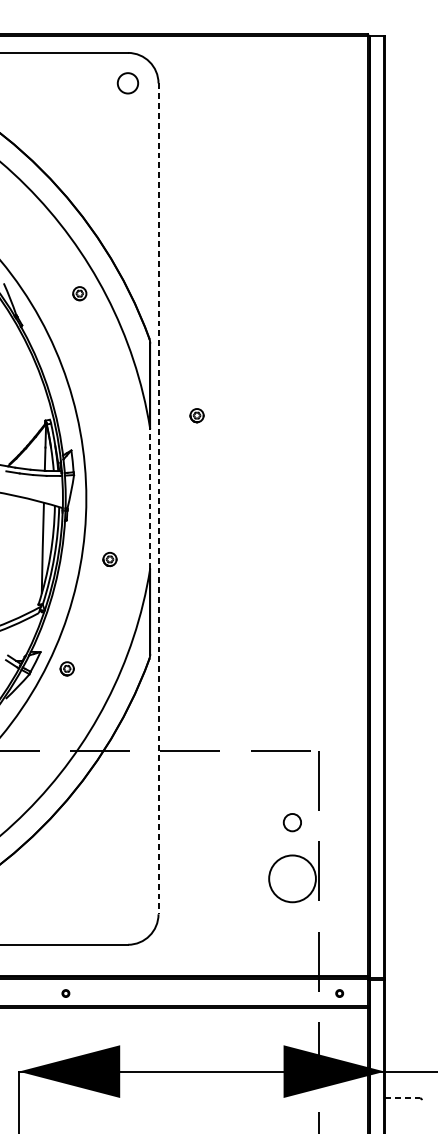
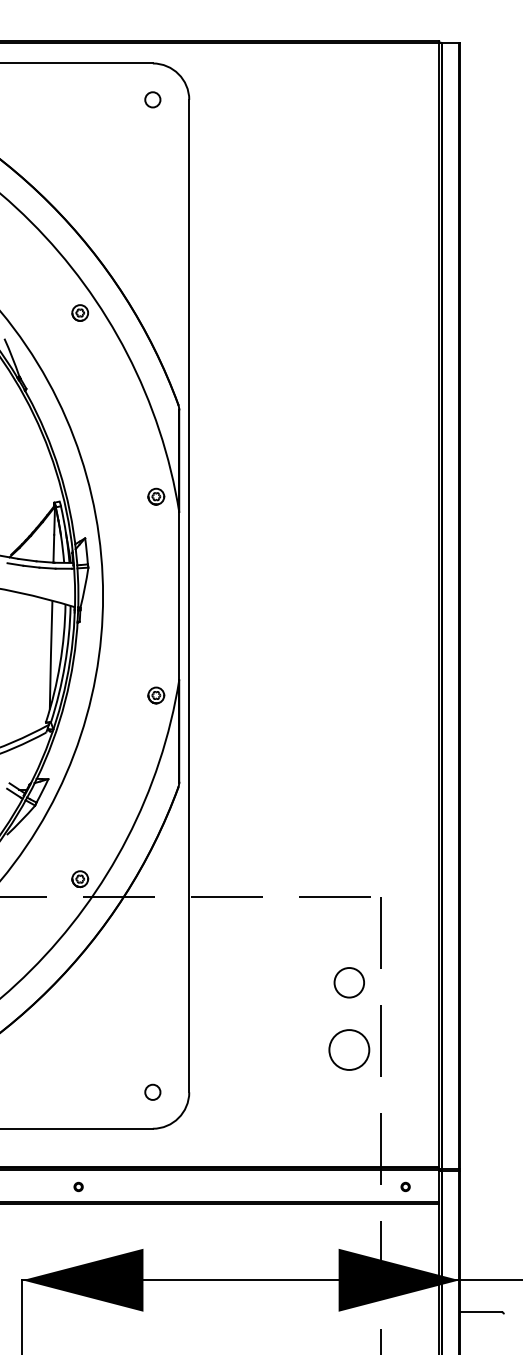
circle: (127, 83) -> (152, 99), size x0.62
part: (79, 293) -> (79, 312), moved
part: (197, 415) -> (156, 496), moved
line: (150, 498) -> (179, 595), dashed -> solid
line: (158, 499) -> (189, 596), dashed -> solid
part: (110, 559) -> (156, 695), moved
part: (67, 669) -> (80, 879), moved
circle: (291, 822) -> (348, 982), size x1.43
circle: (292, 878) -> (349, 1049), size x0.71
circle: (127, 913) -> (152, 1091), added
line: (403, 1098) -> (481, 1312), dashed -> solid

